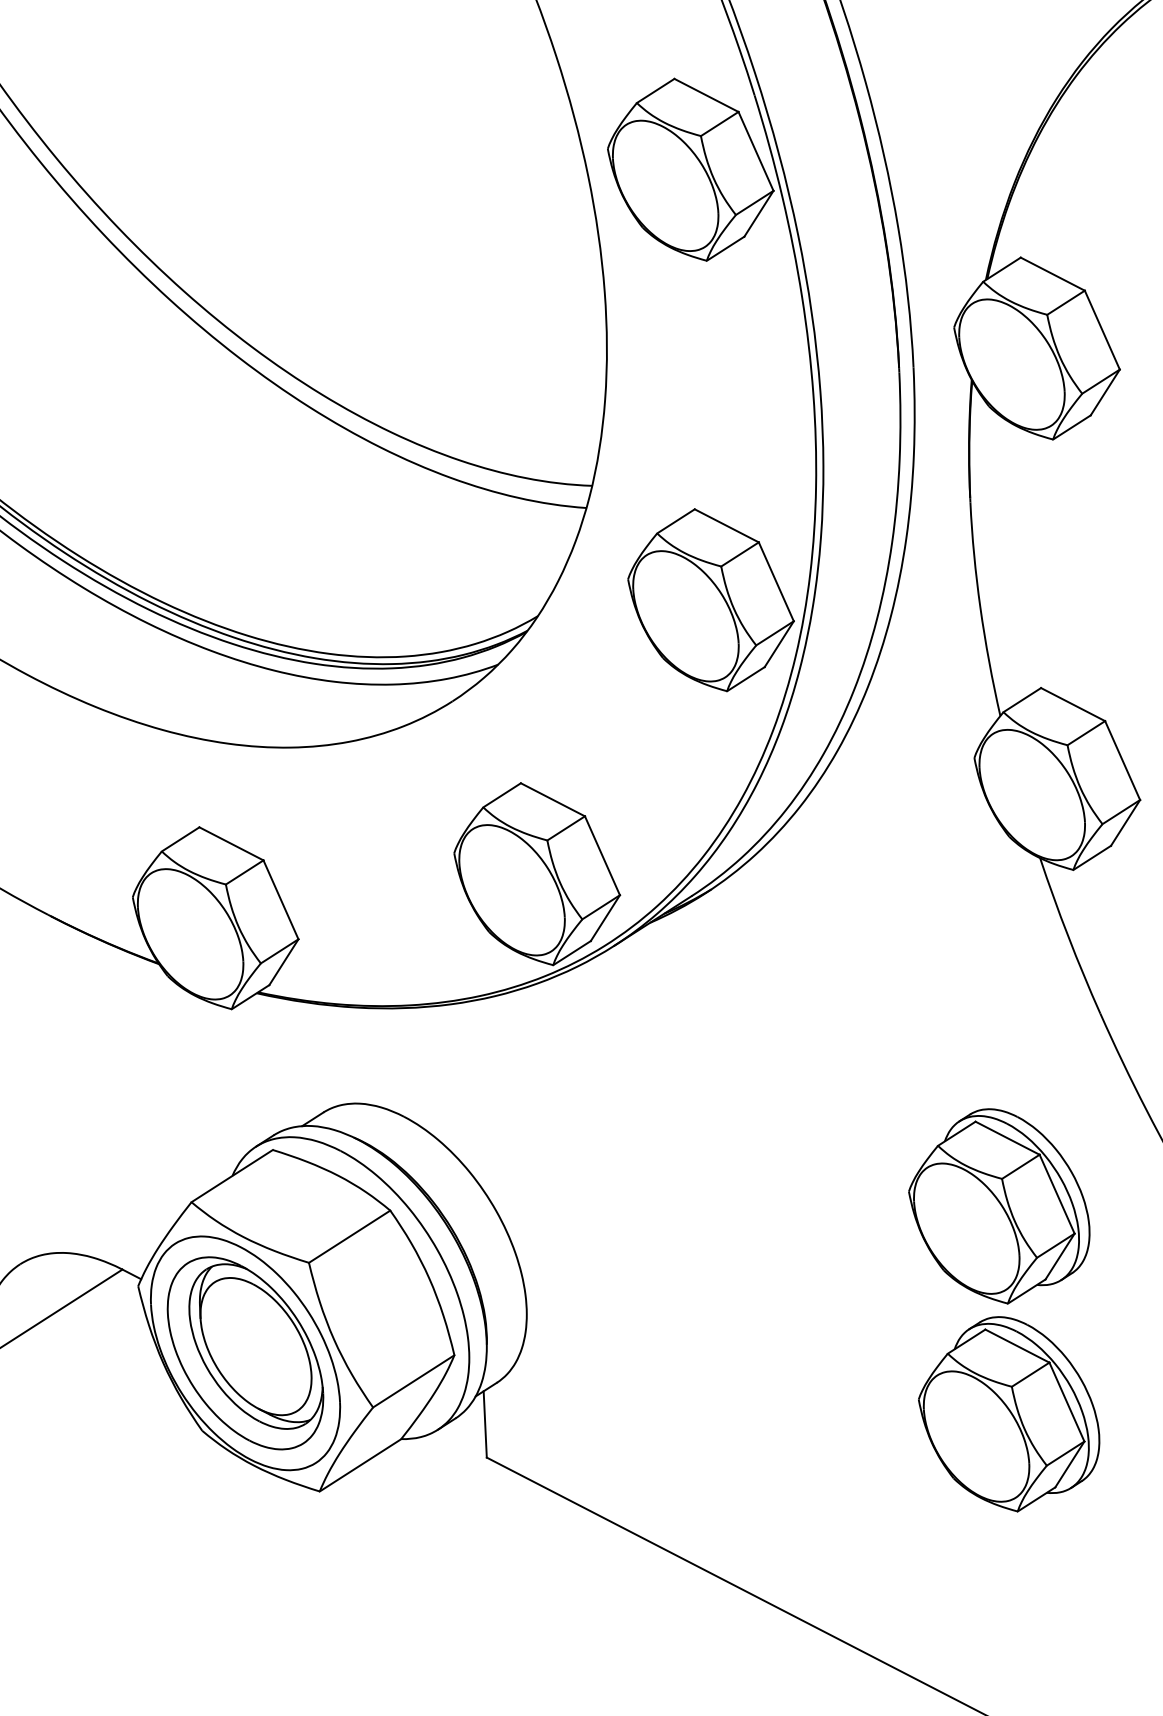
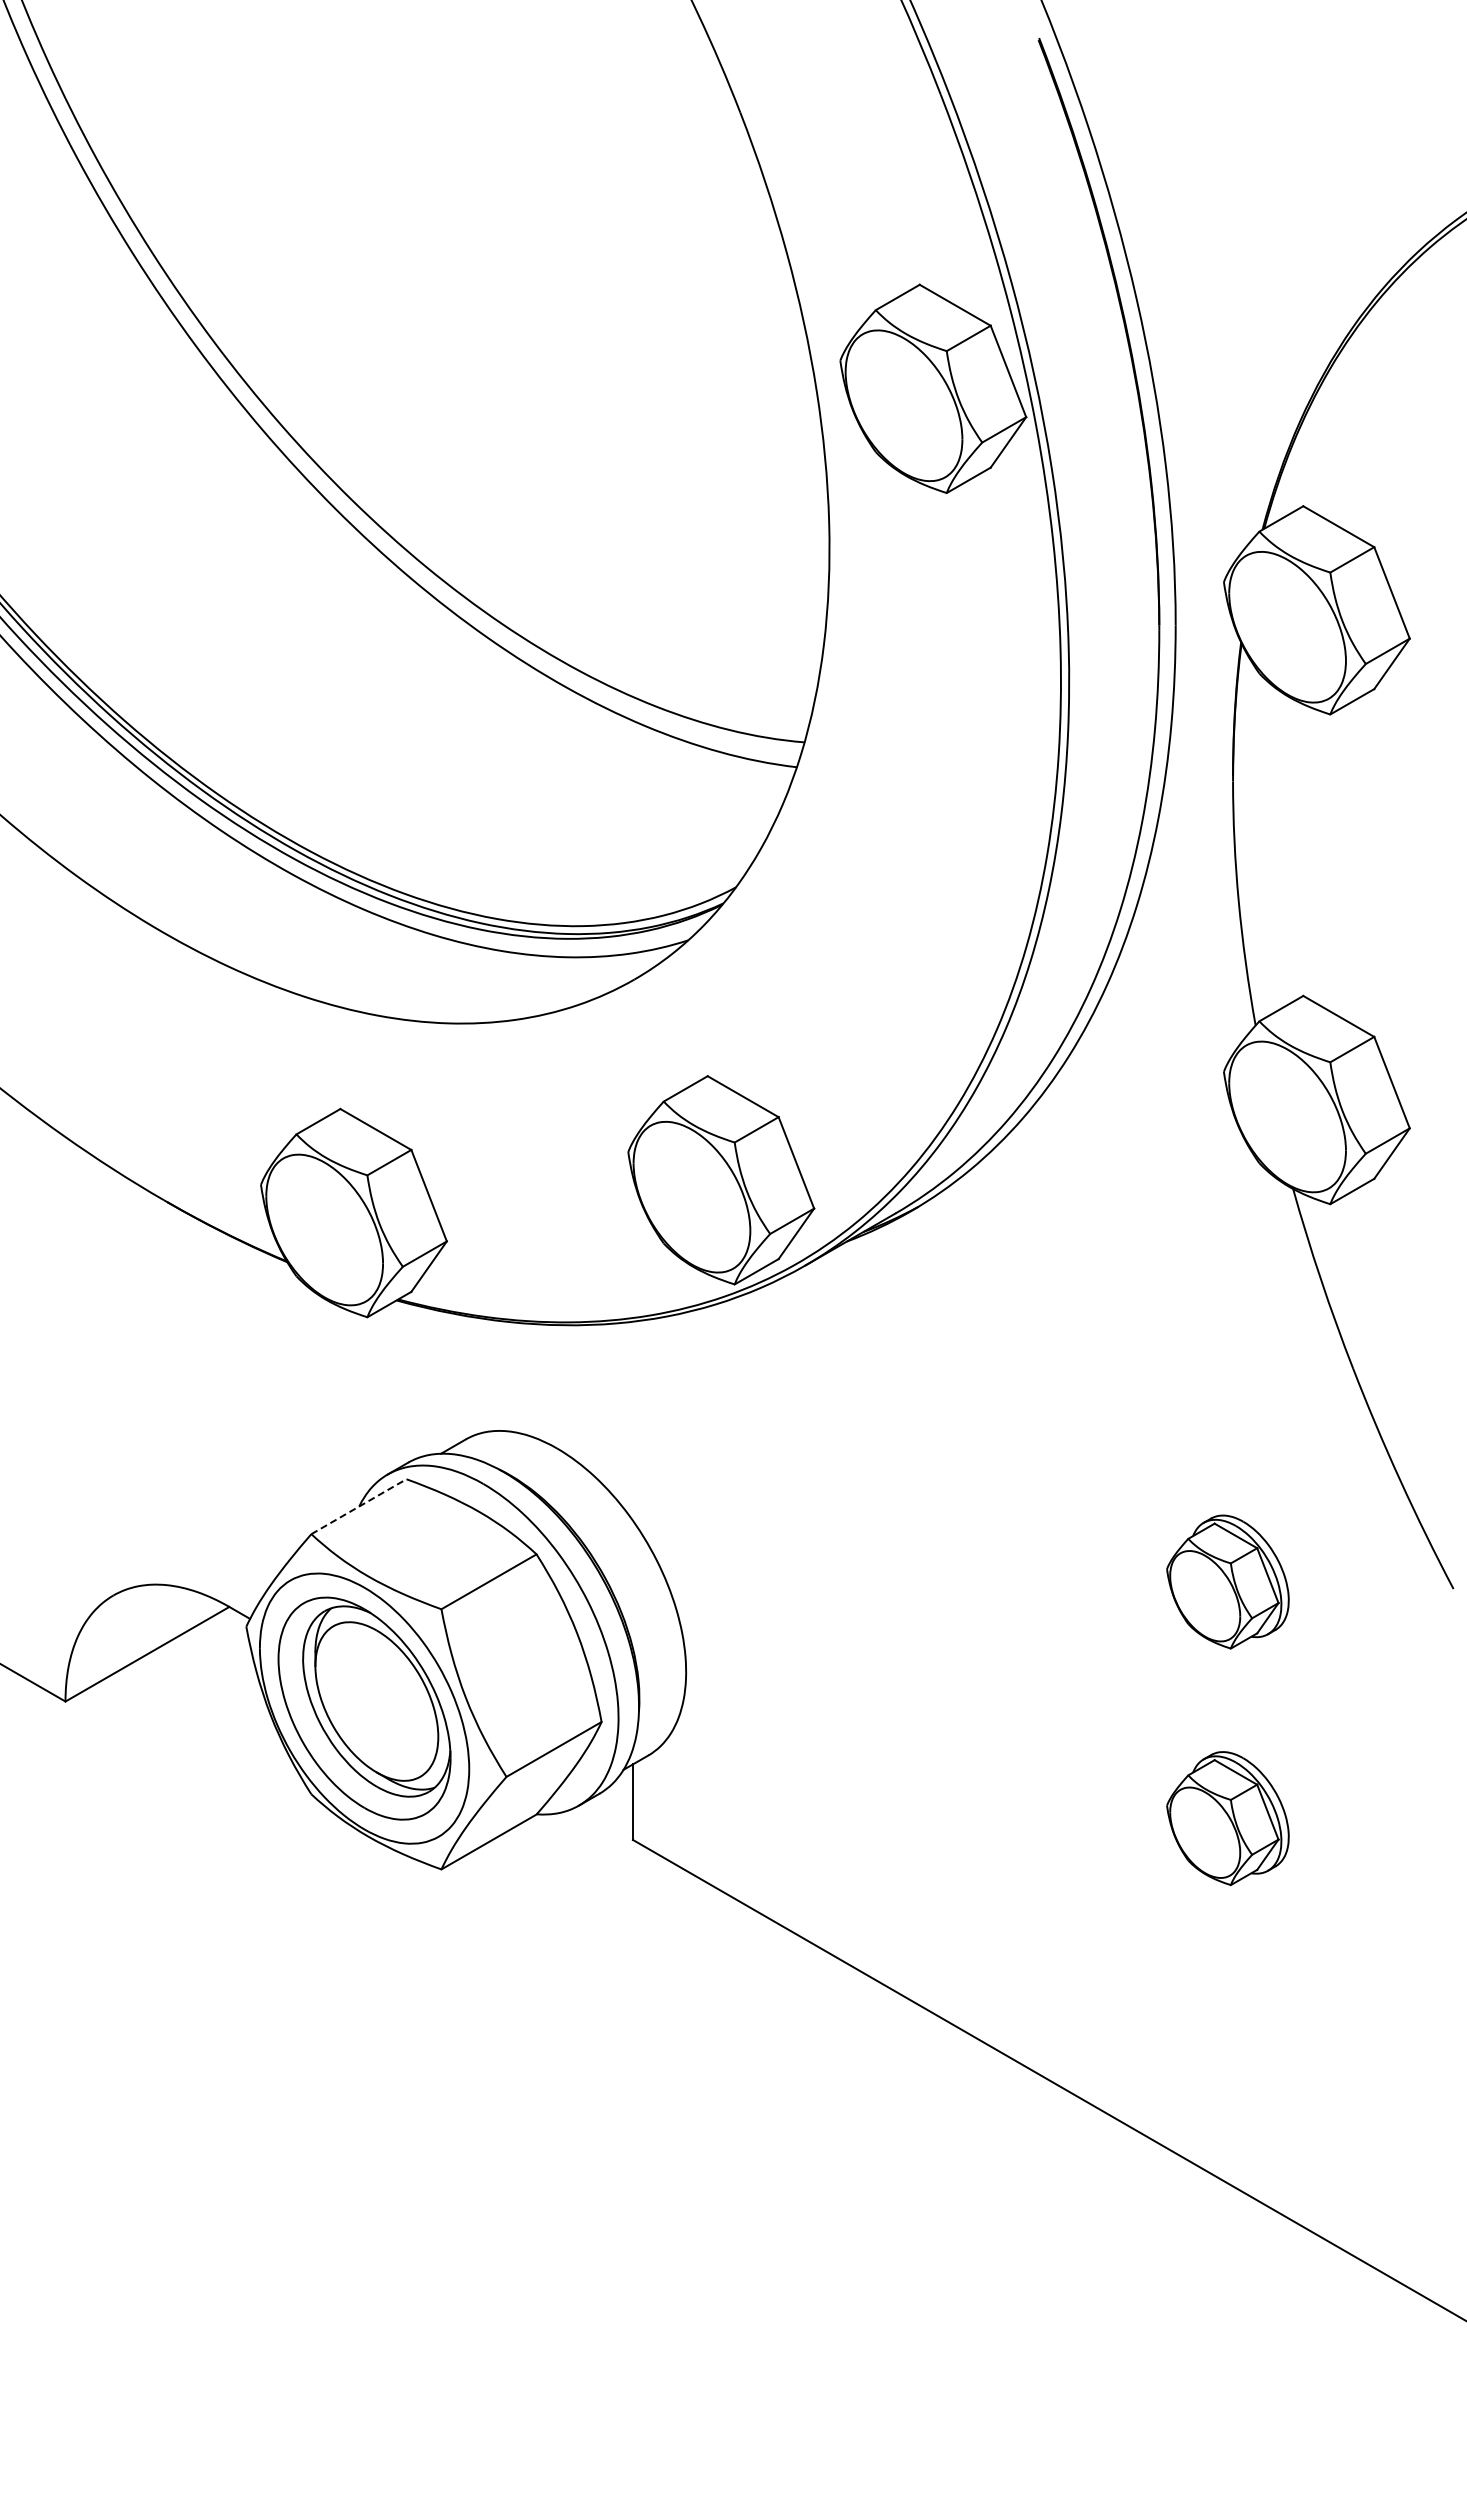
part: (711, 600) -> (933, 878), removed
line: (231, 1175) -> (358, 1506), solid -> dashed
part: (998, 1205) -> (1227, 1581), size x0.6
part: (1008, 1414) -> (1227, 1818), size x0.6

